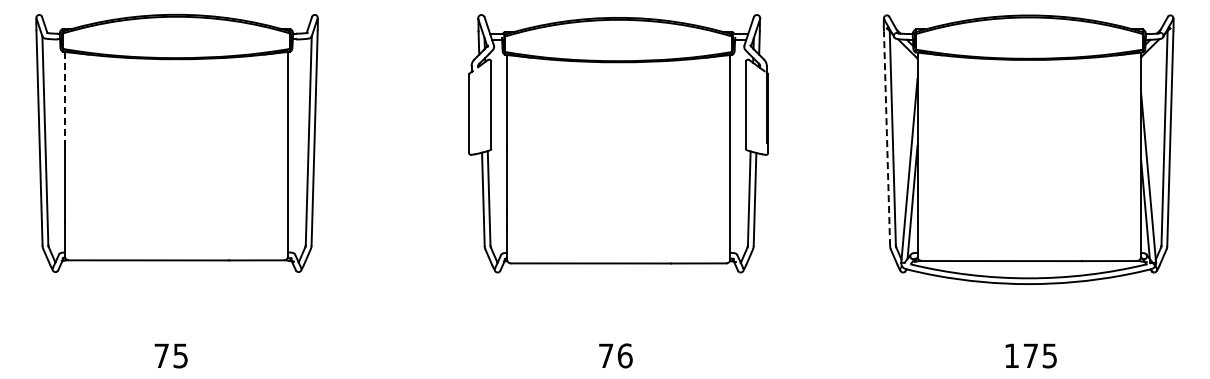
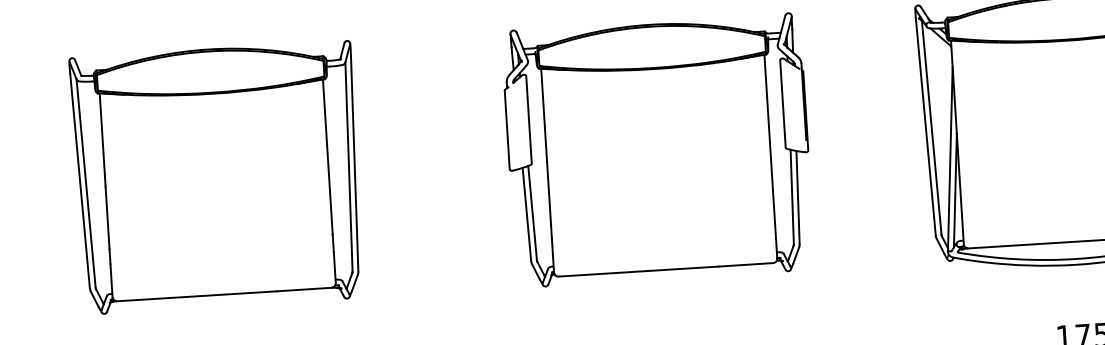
line: (64, 98) -> (102, 140), dashed -> solid
line: (887, 138) -> (926, 128), dashed -> solid

